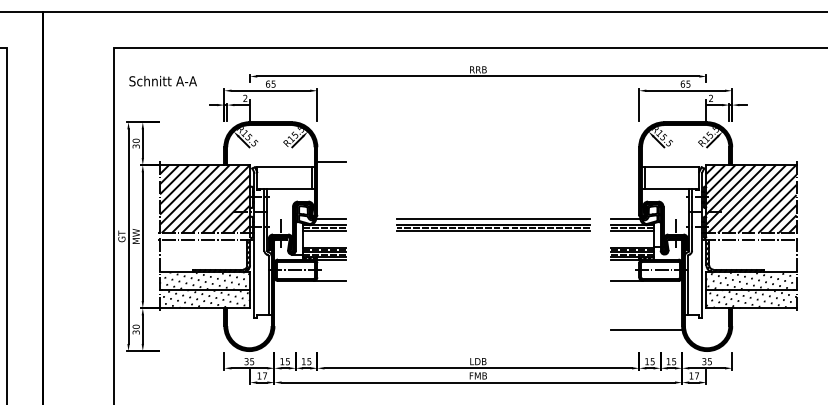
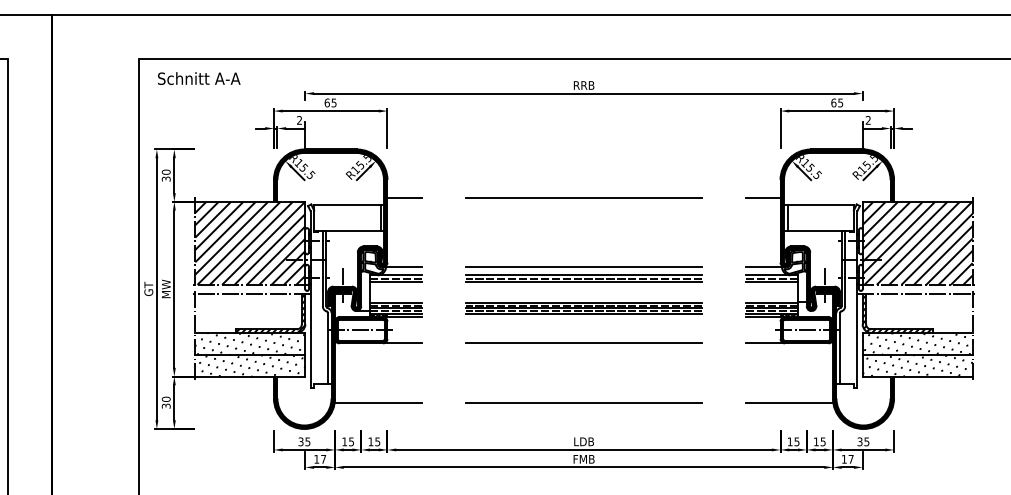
text: (162, 81) -> (198, 78), moved
line: (478, 161) -> (584, 197), added
line: (624, 161) -> (762, 197), added
part: (493, 224) -> (584, 274), moved
part: (478, 252) -> (584, 308), added
line: (477, 281) -> (583, 343), added
line: (309, 329) -> (377, 402), added
line: (477, 329) -> (583, 402), added

